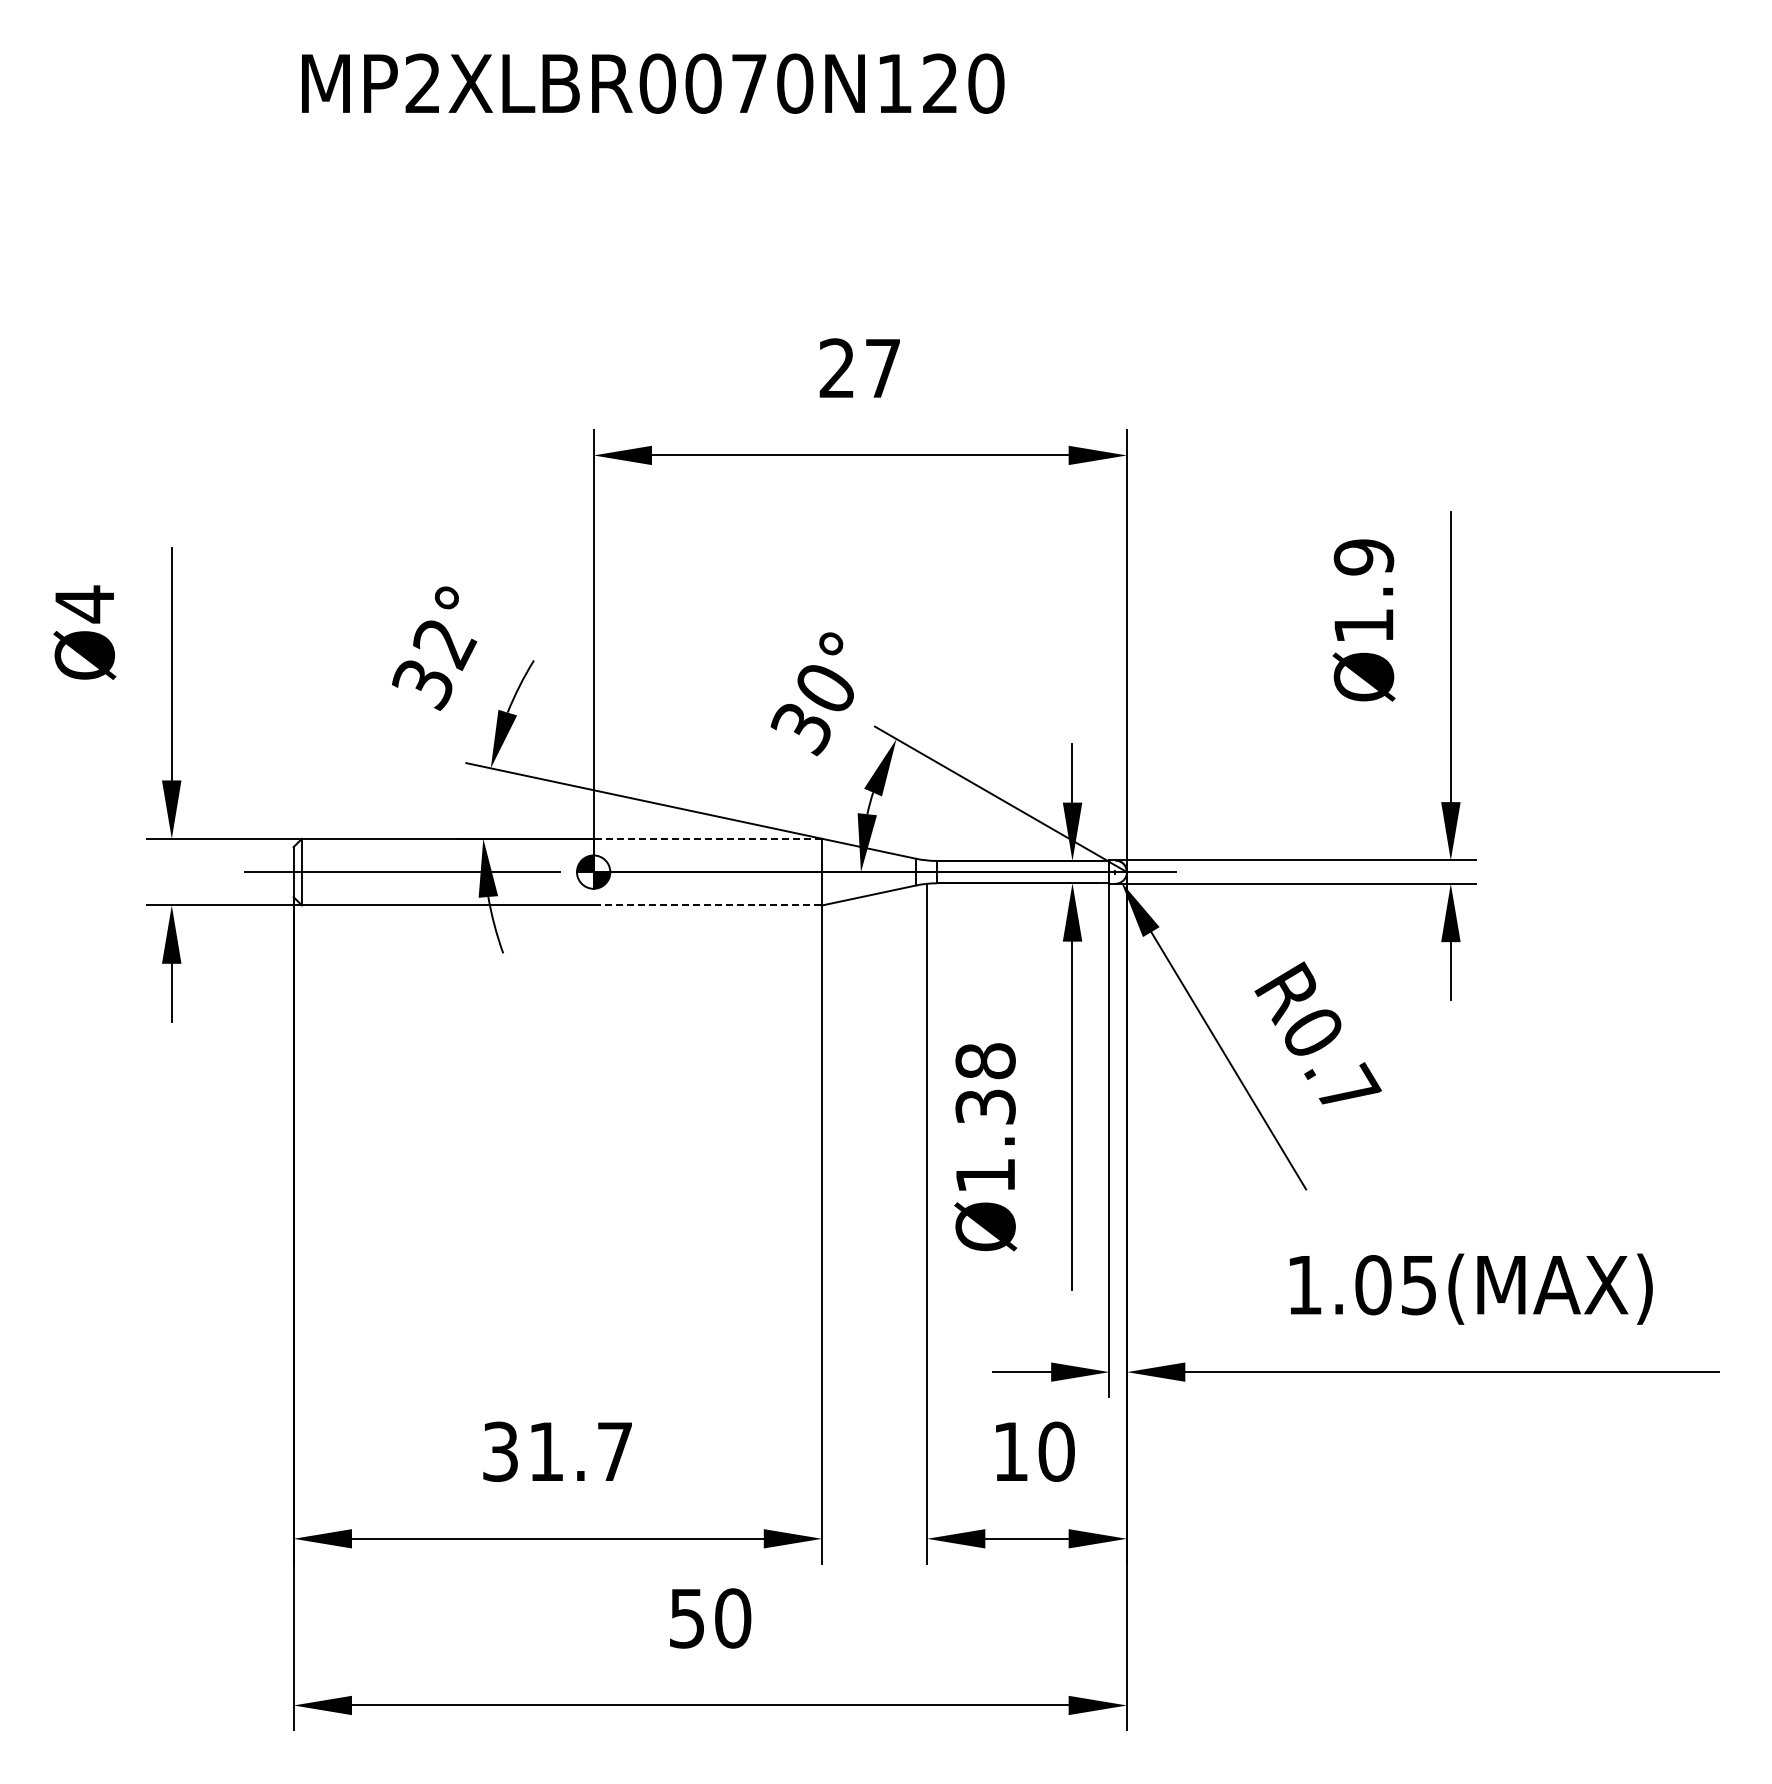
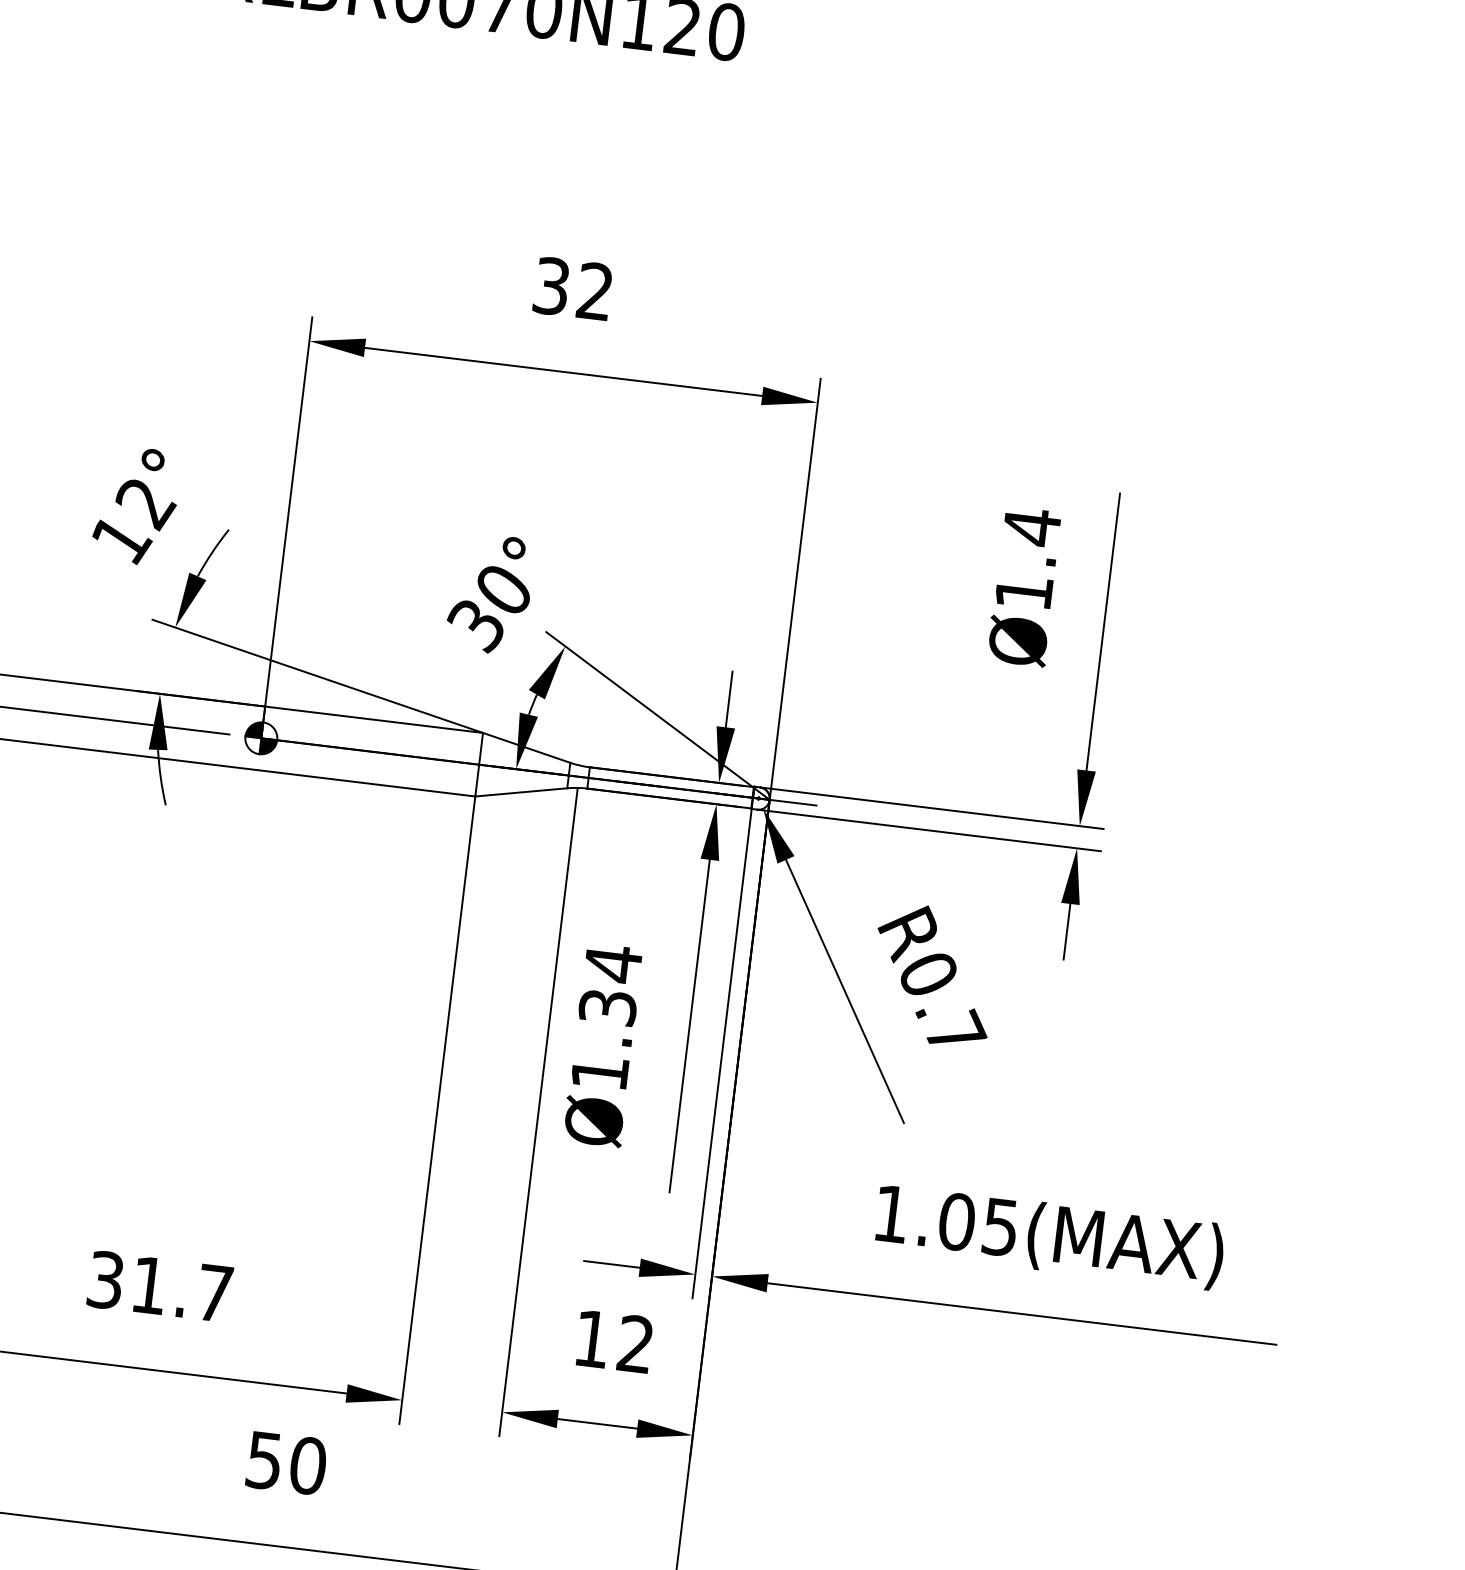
text: (859, 368) -> (572, 288), 27 -> 32
text: (1363, 557) -> (1031, 527), Ø1.9 -> Ø1.4
text: (424, 685) -> (121, 540), 32° -> 12°
line: (707, 838) -> (373, 719), dashed -> solid
line: (708, 905) -> (366, 783), dashed -> solid
text: (985, 1061) -> (613, 964), Ø1.38 -> Ø1.34
text: (1056, 1451) -> (635, 1344), 10 -> 12

